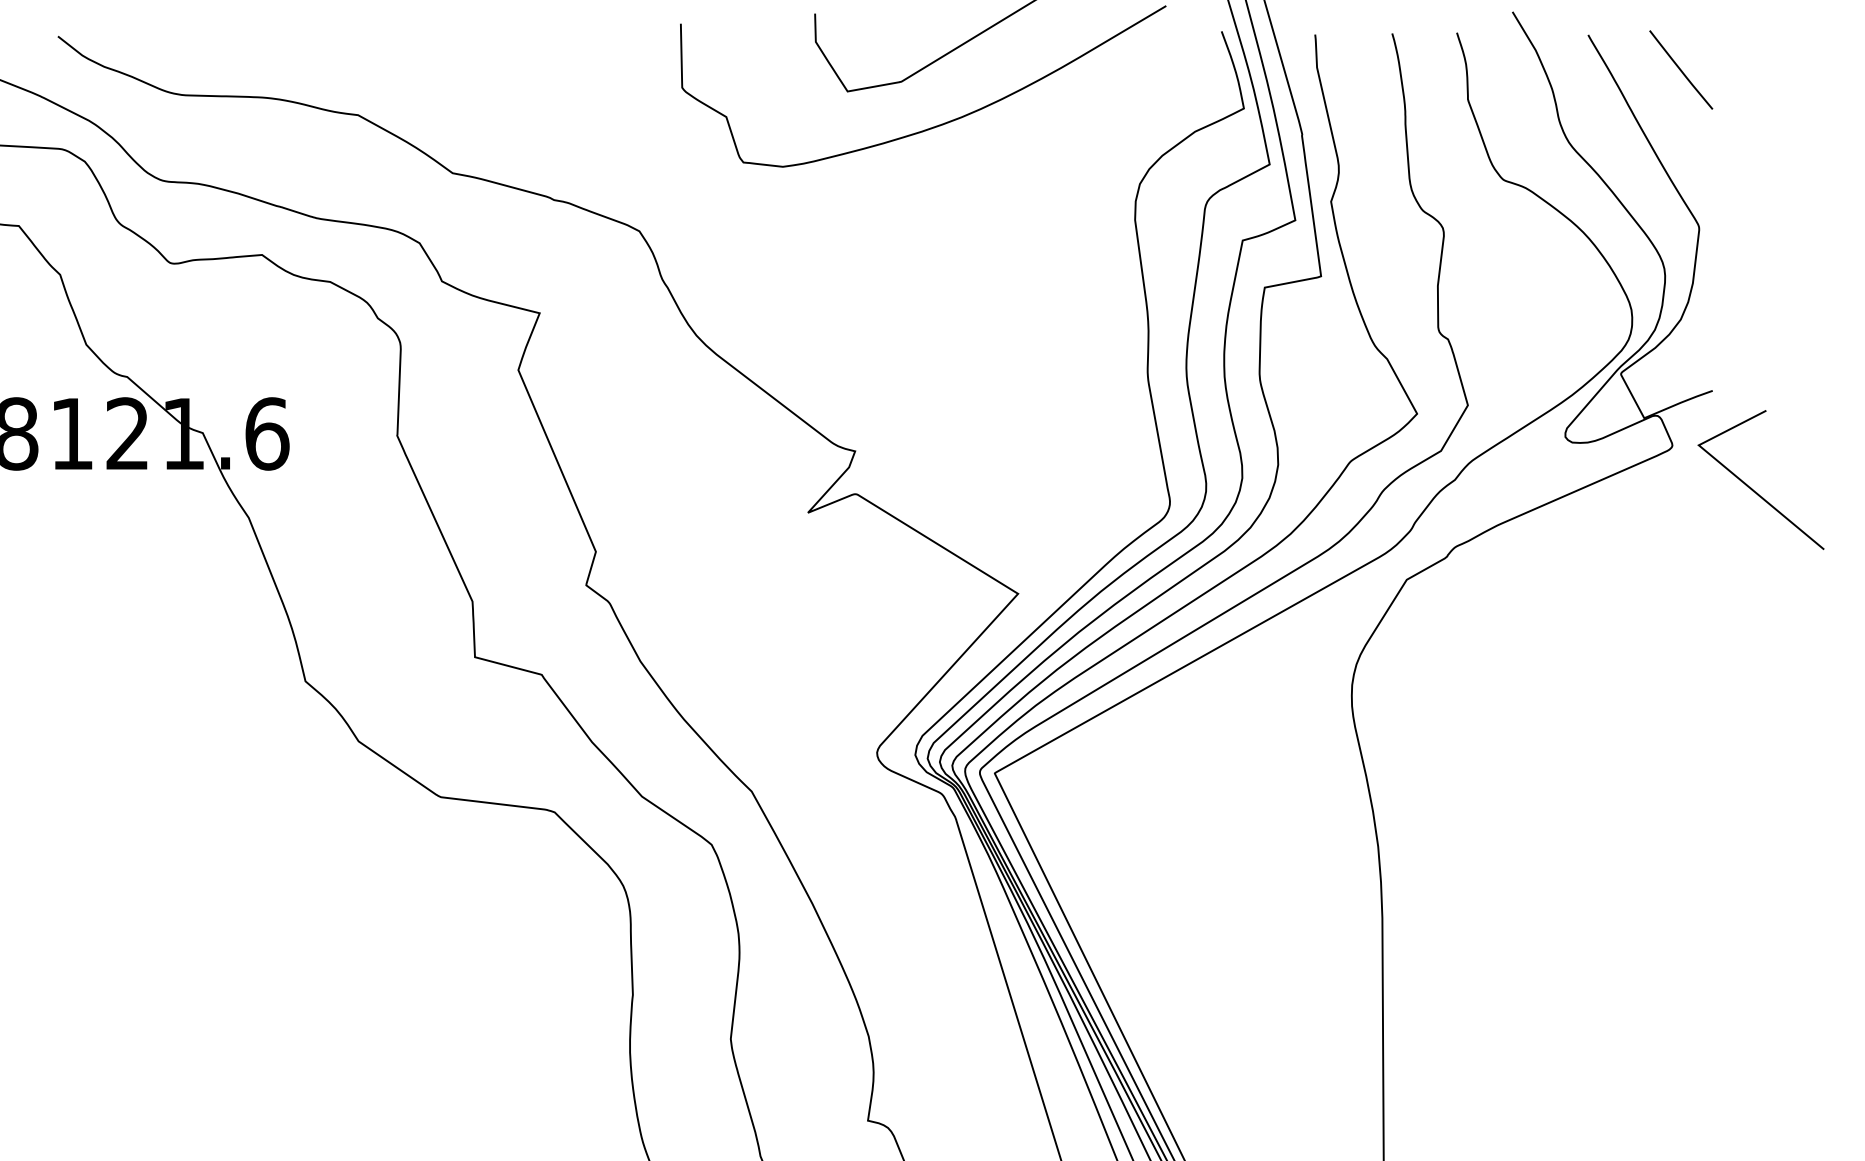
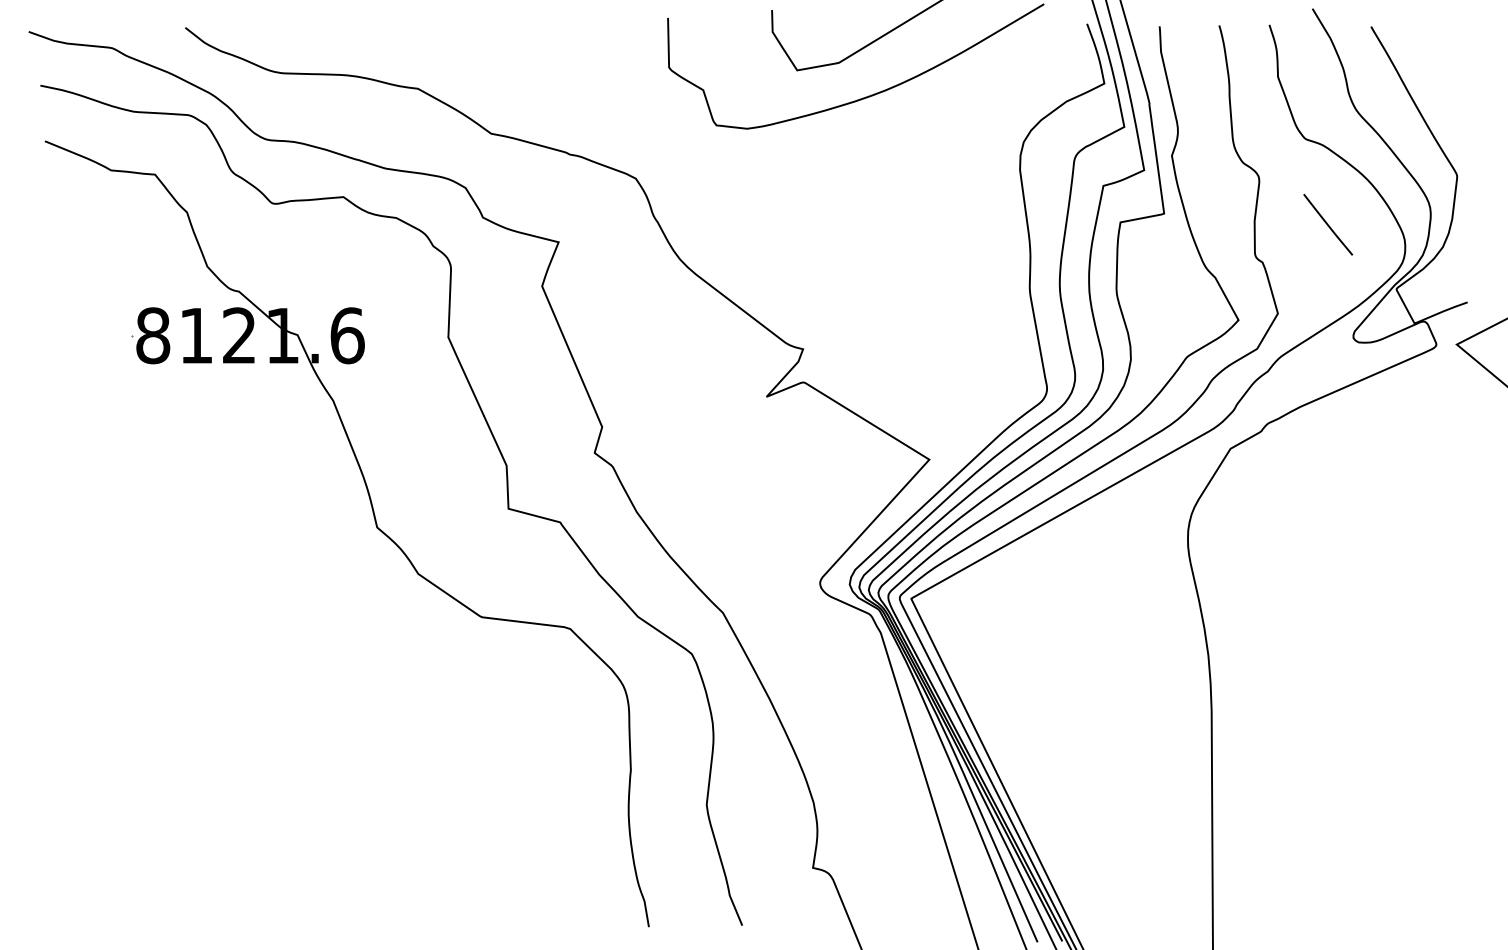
line: (1681, 69) -> (1328, 224), moved

